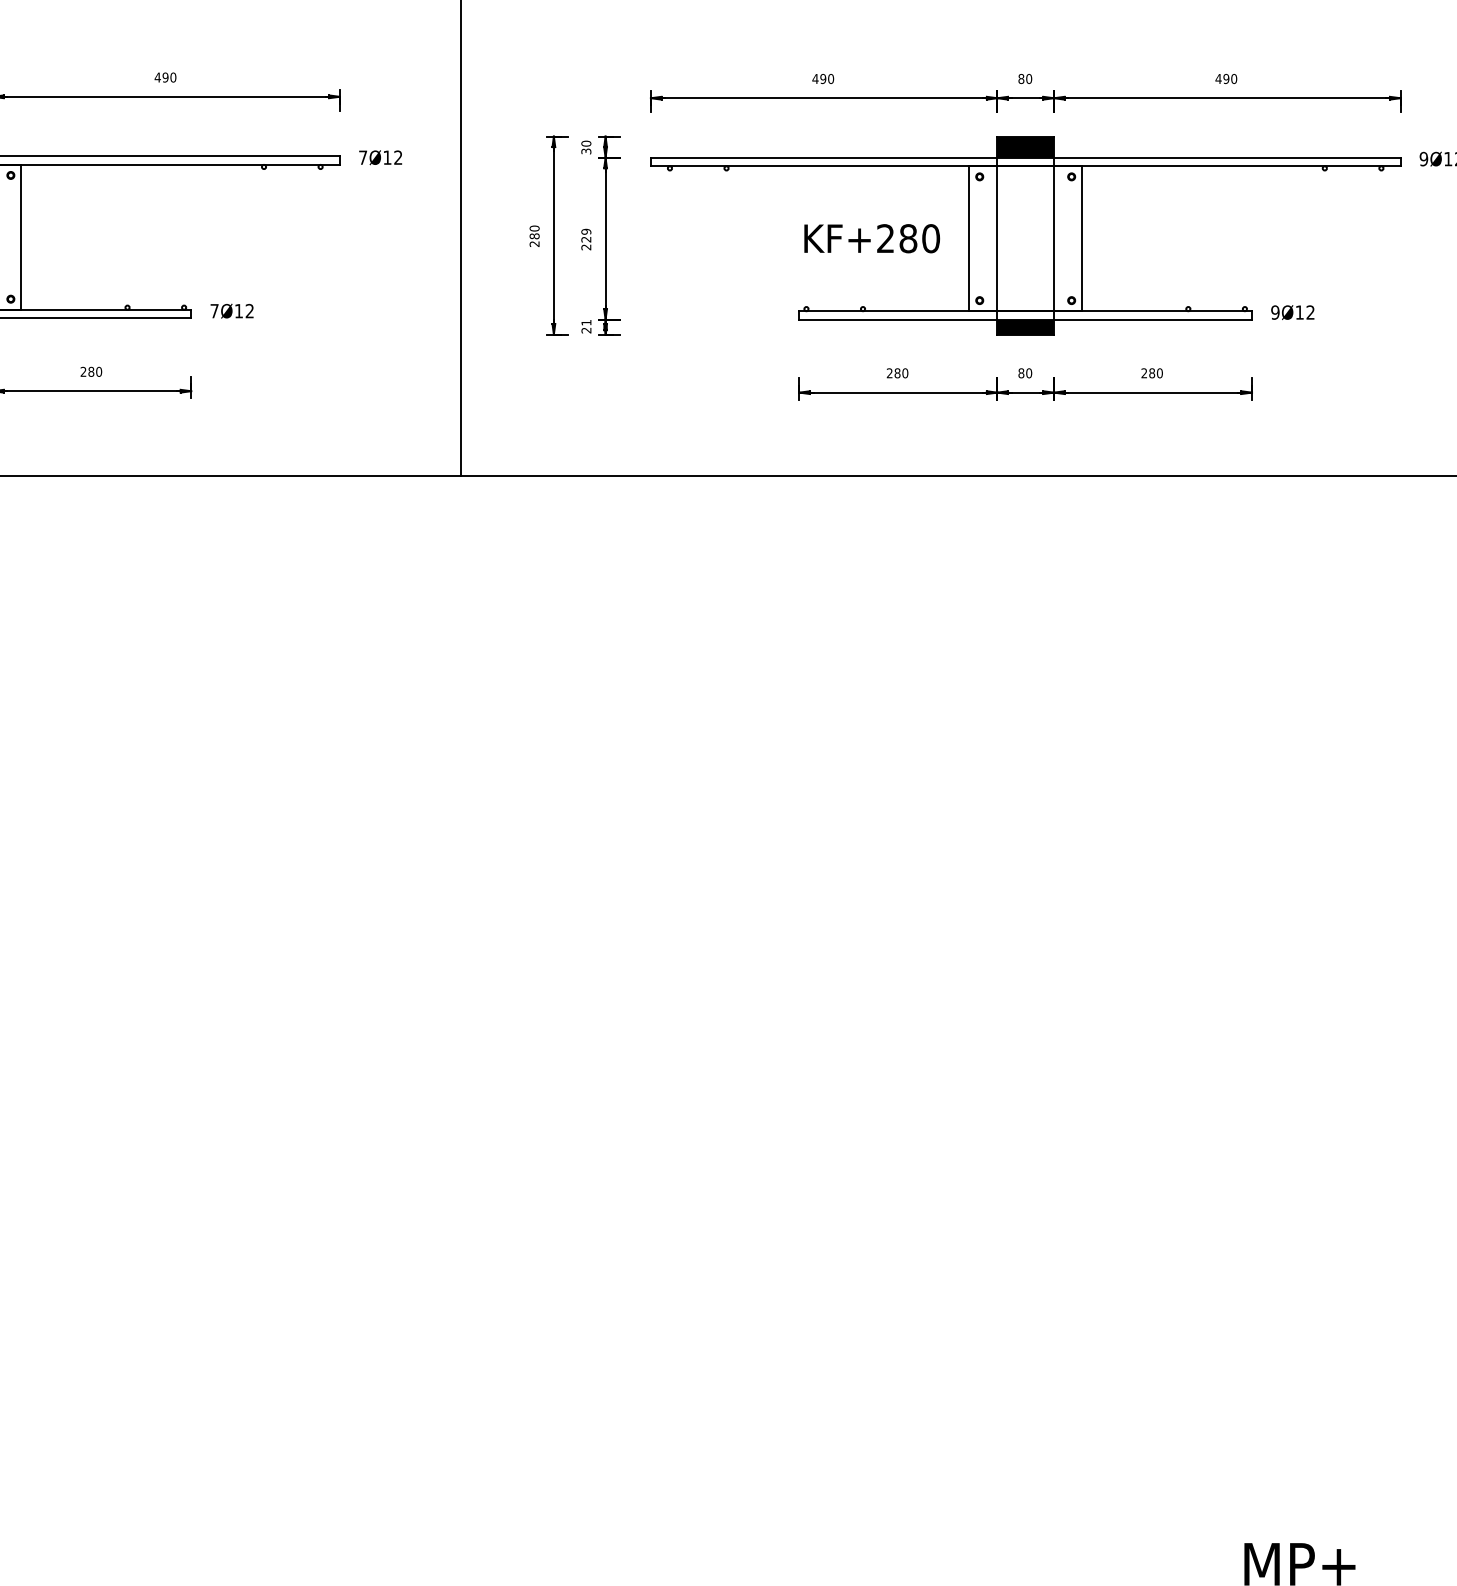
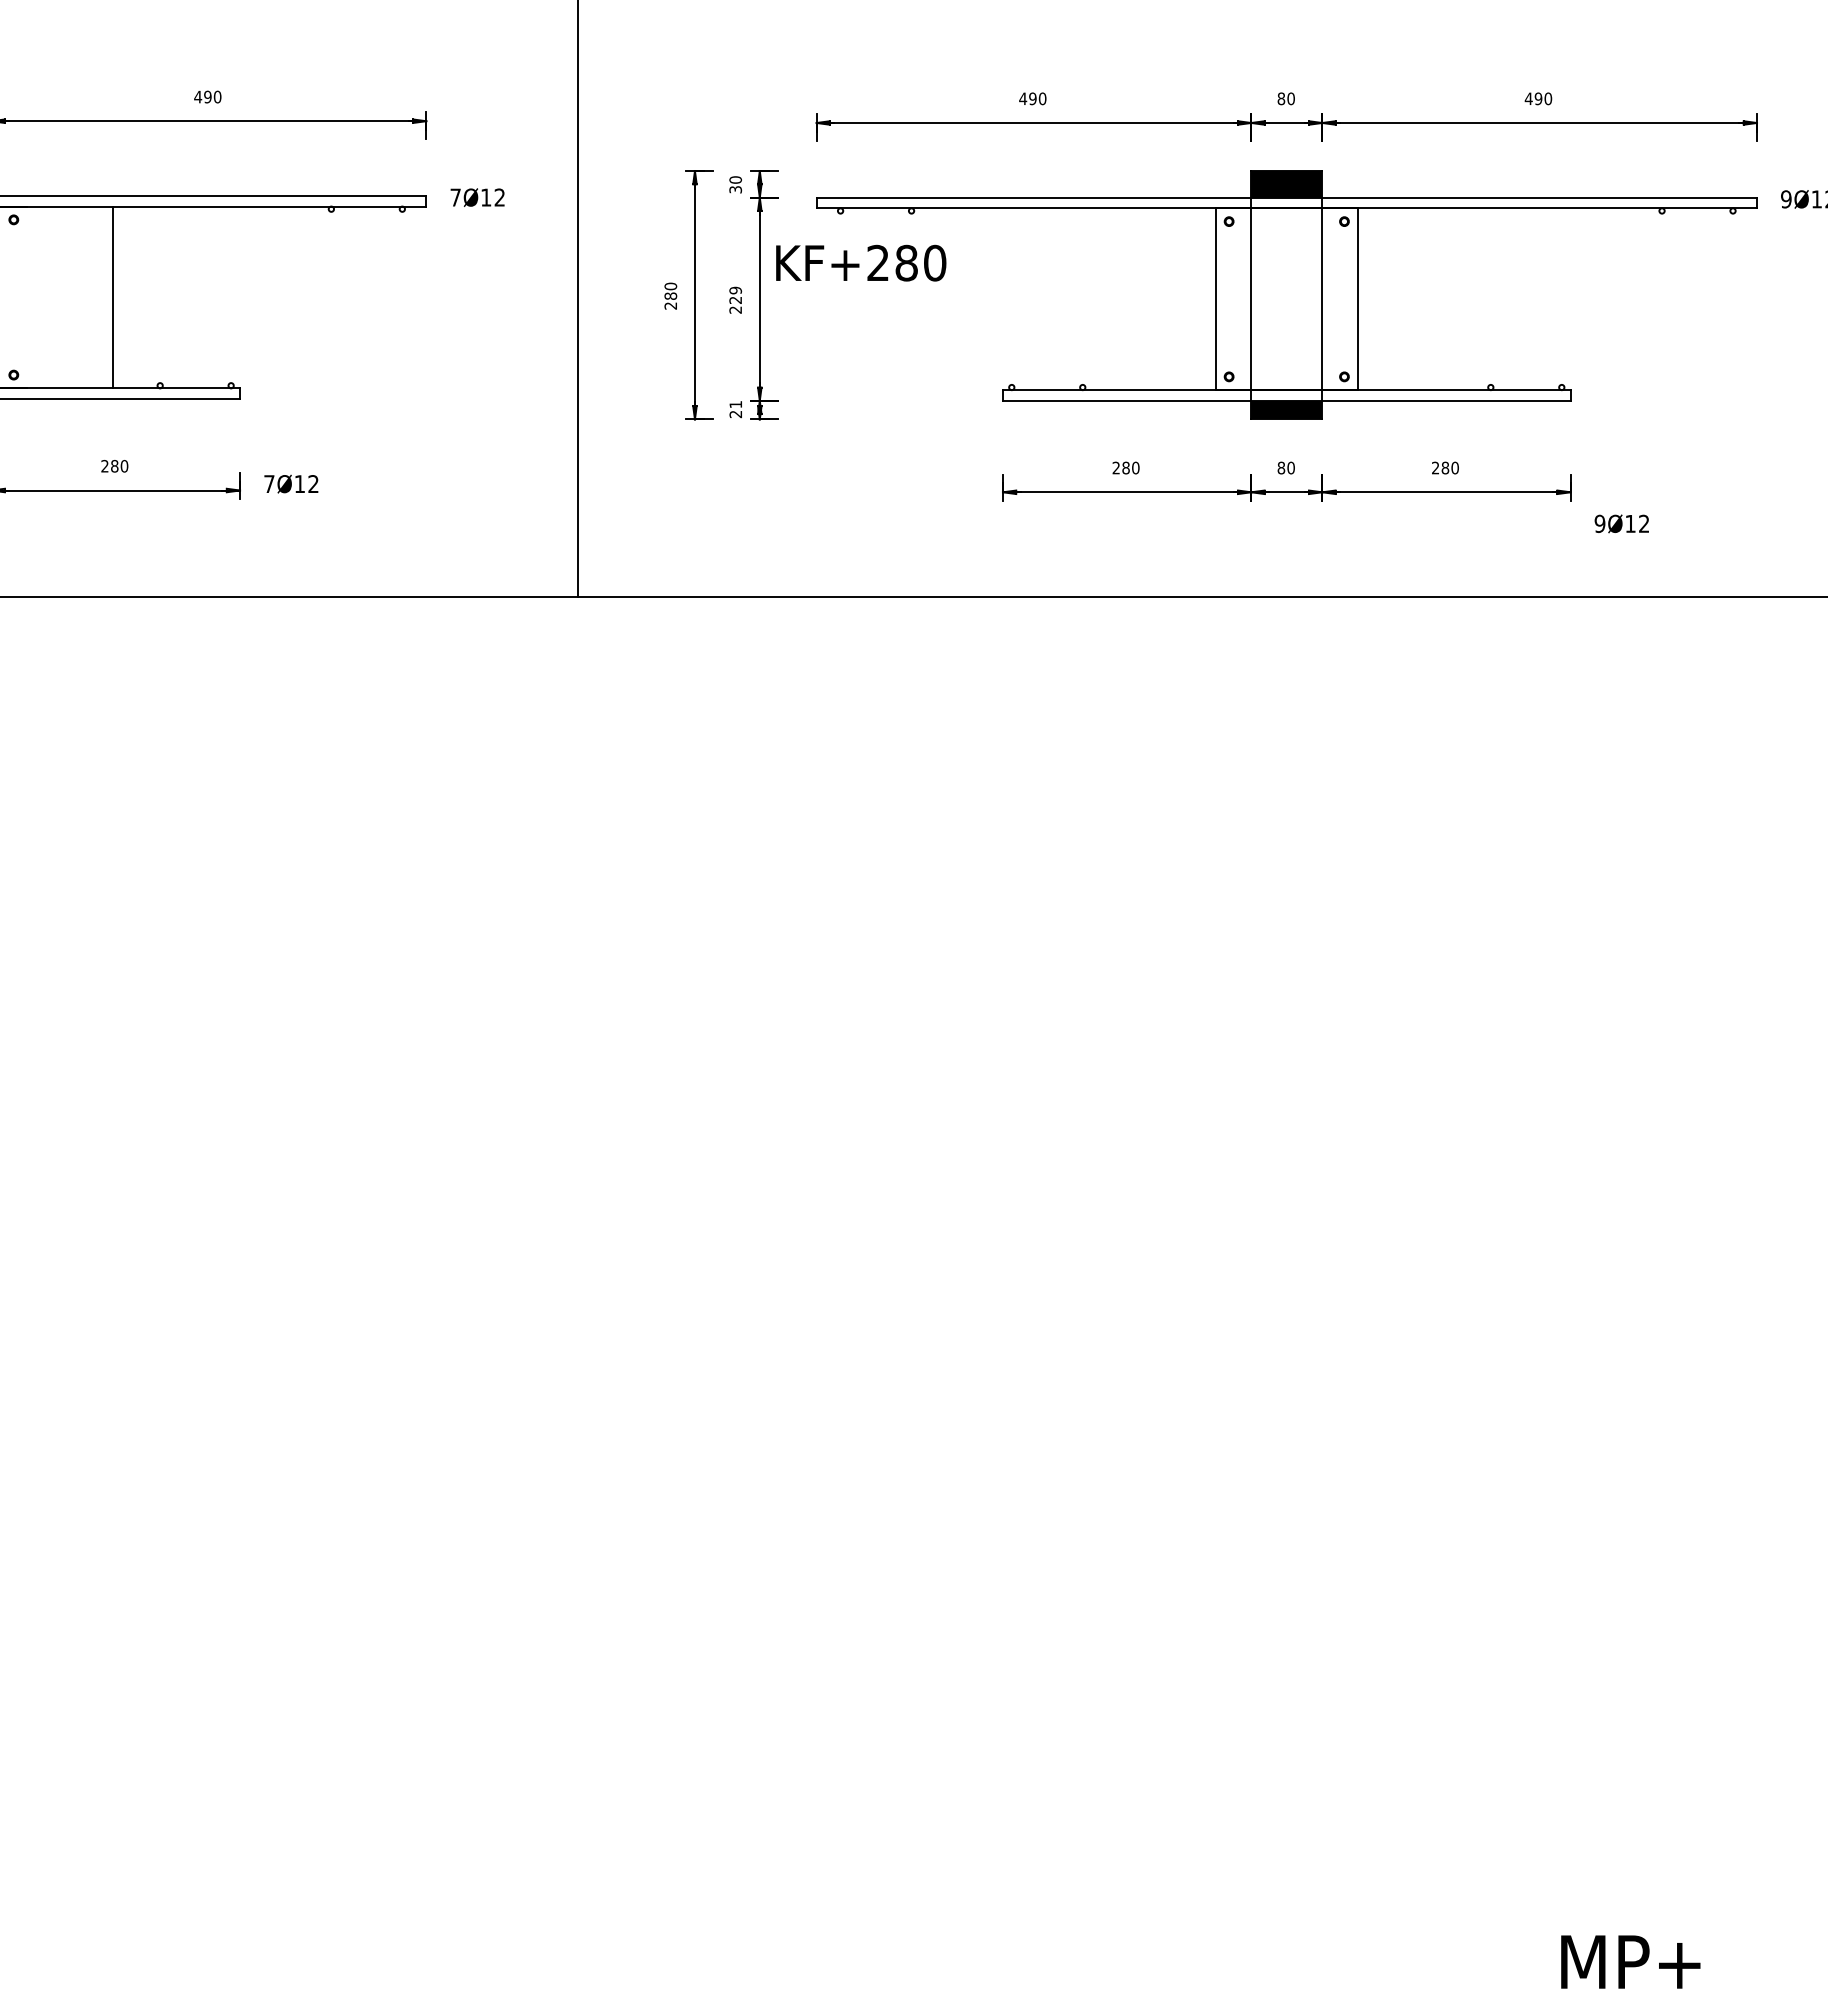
line: (21, 237) -> (113, 297), moved
text: (872, 238) -> (861, 262), moved
text: (232, 310) -> (291, 483), moved
text: (1292, 312) -> (1621, 523), moved

